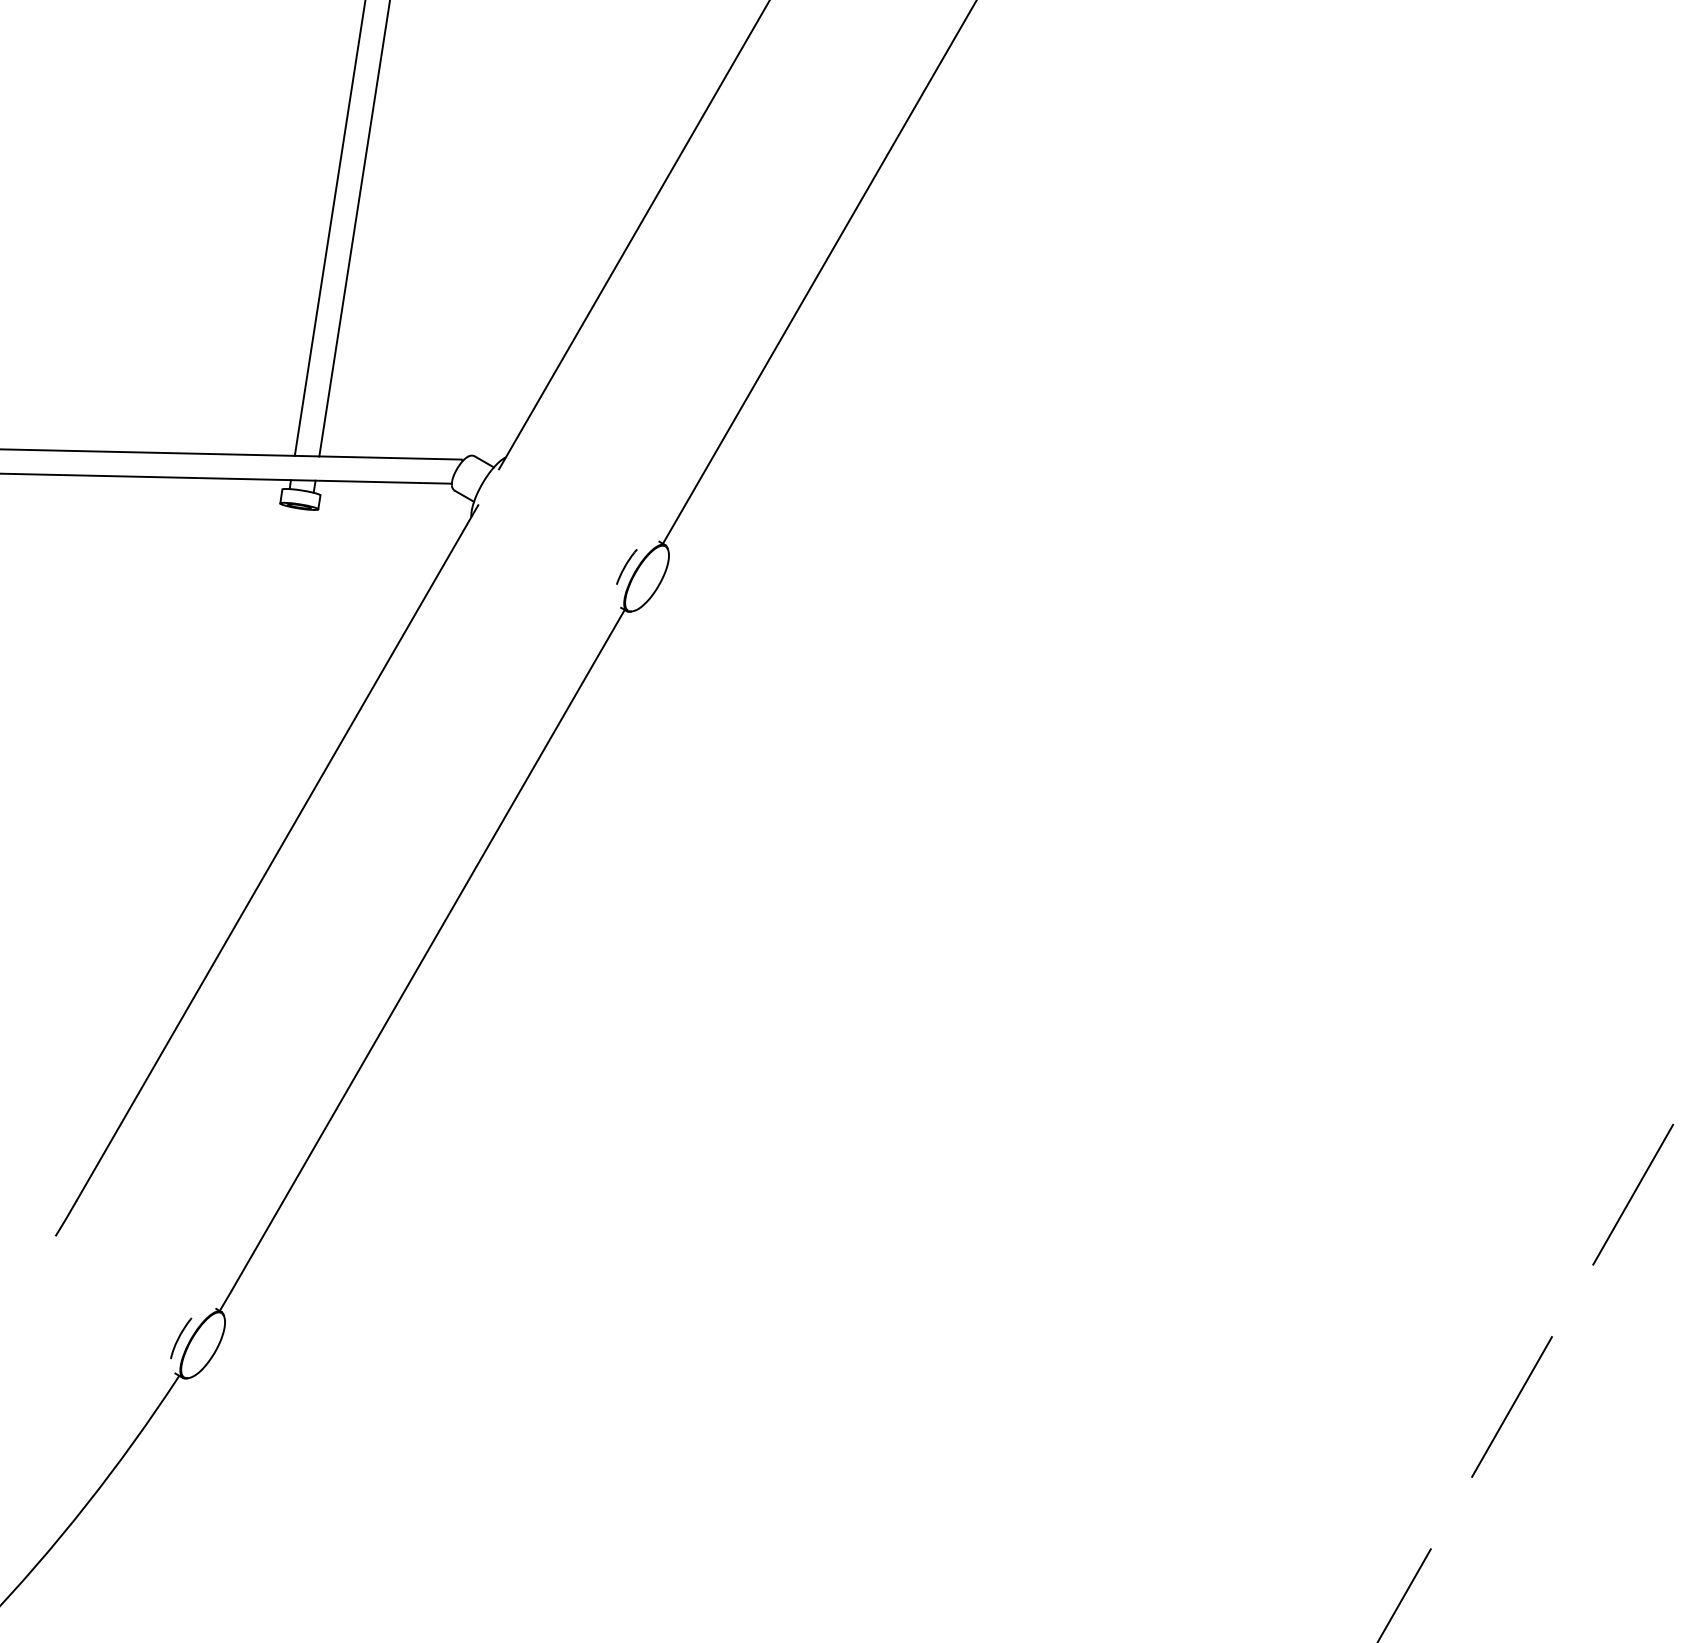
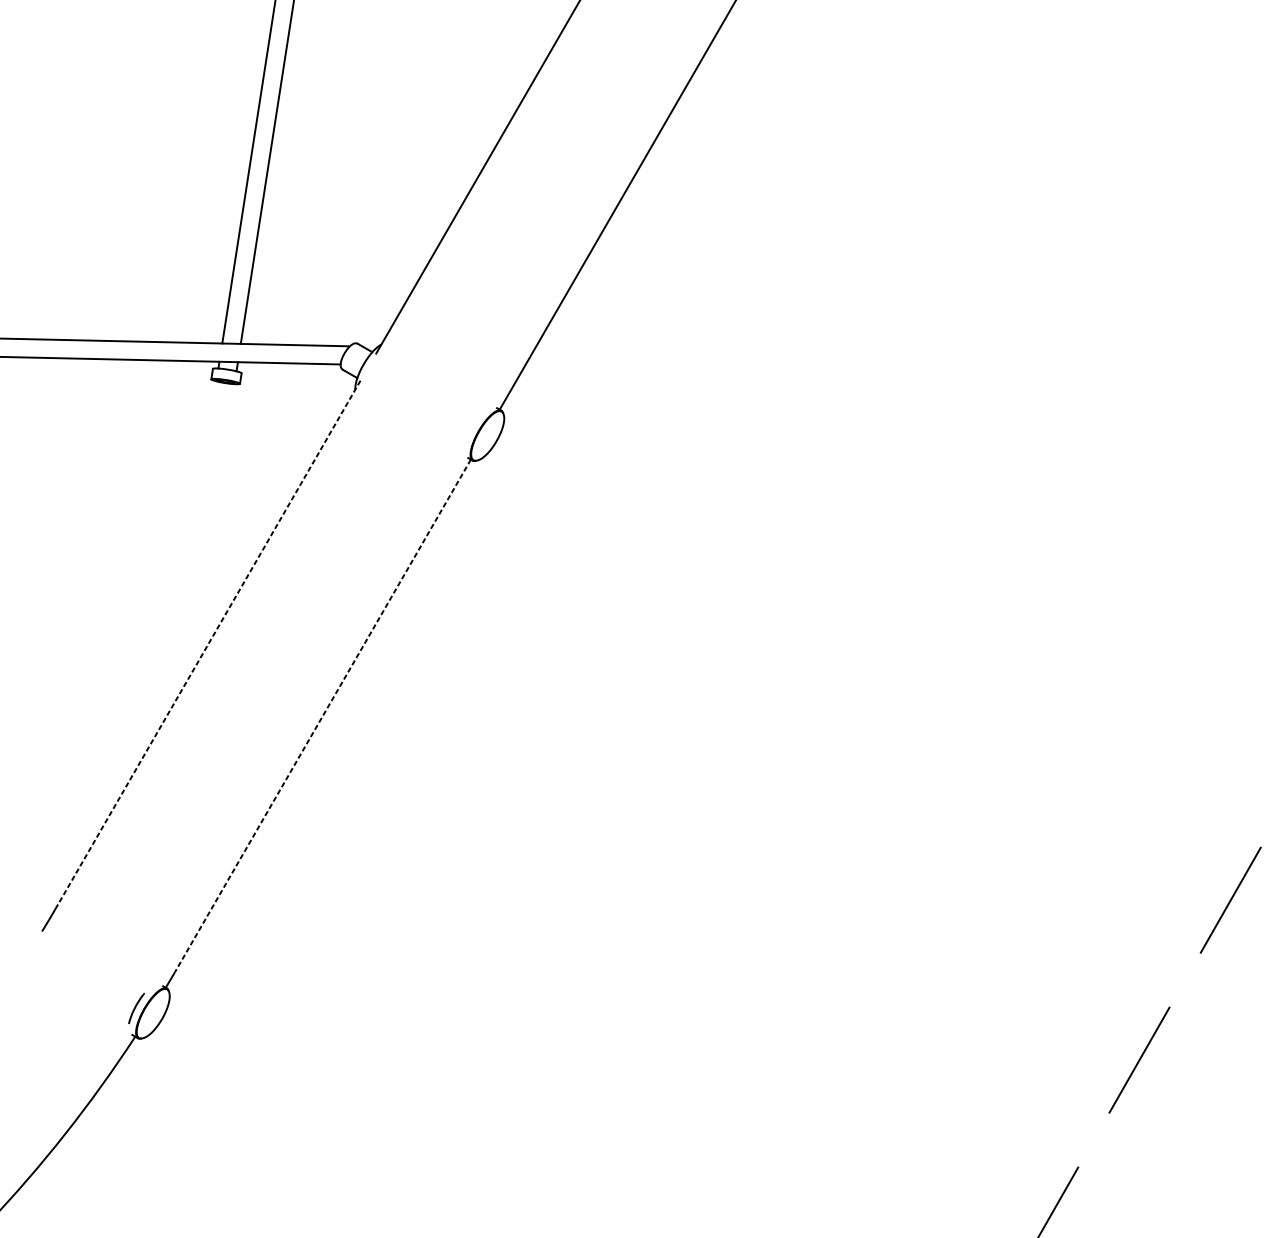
part: (626, 566) -> (472, 426), removed
line: (277, 853) -> (209, 643), solid -> dashed
line: (428, 949) -> (323, 715), solid -> dashed

